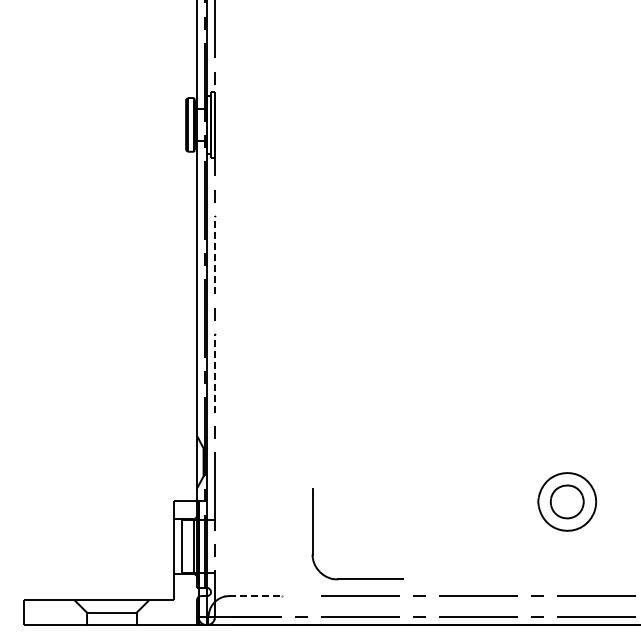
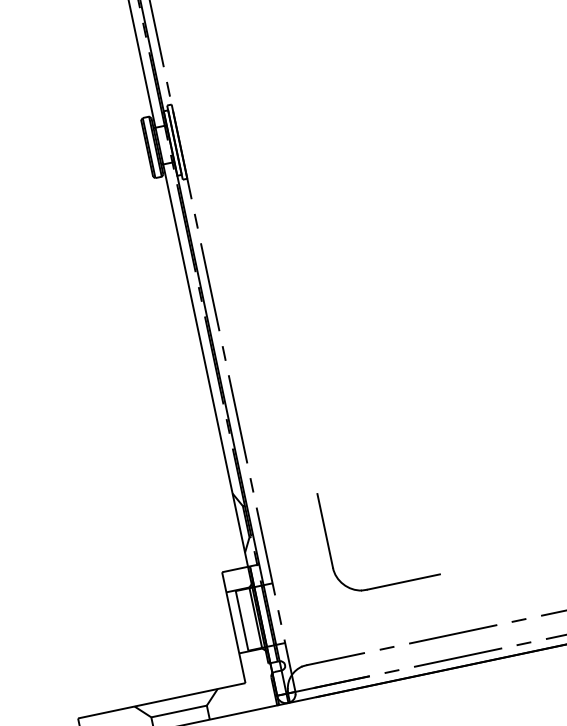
line: (215, 254) -> (210, 286), dashed -> solid
line: (215, 372) -> (238, 418), dashed -> solid
part: (313, 534) -> (329, 545), moved
line: (301, 595) -> (387, 647), added
line: (255, 596) -> (335, 659), dashed -> solid

